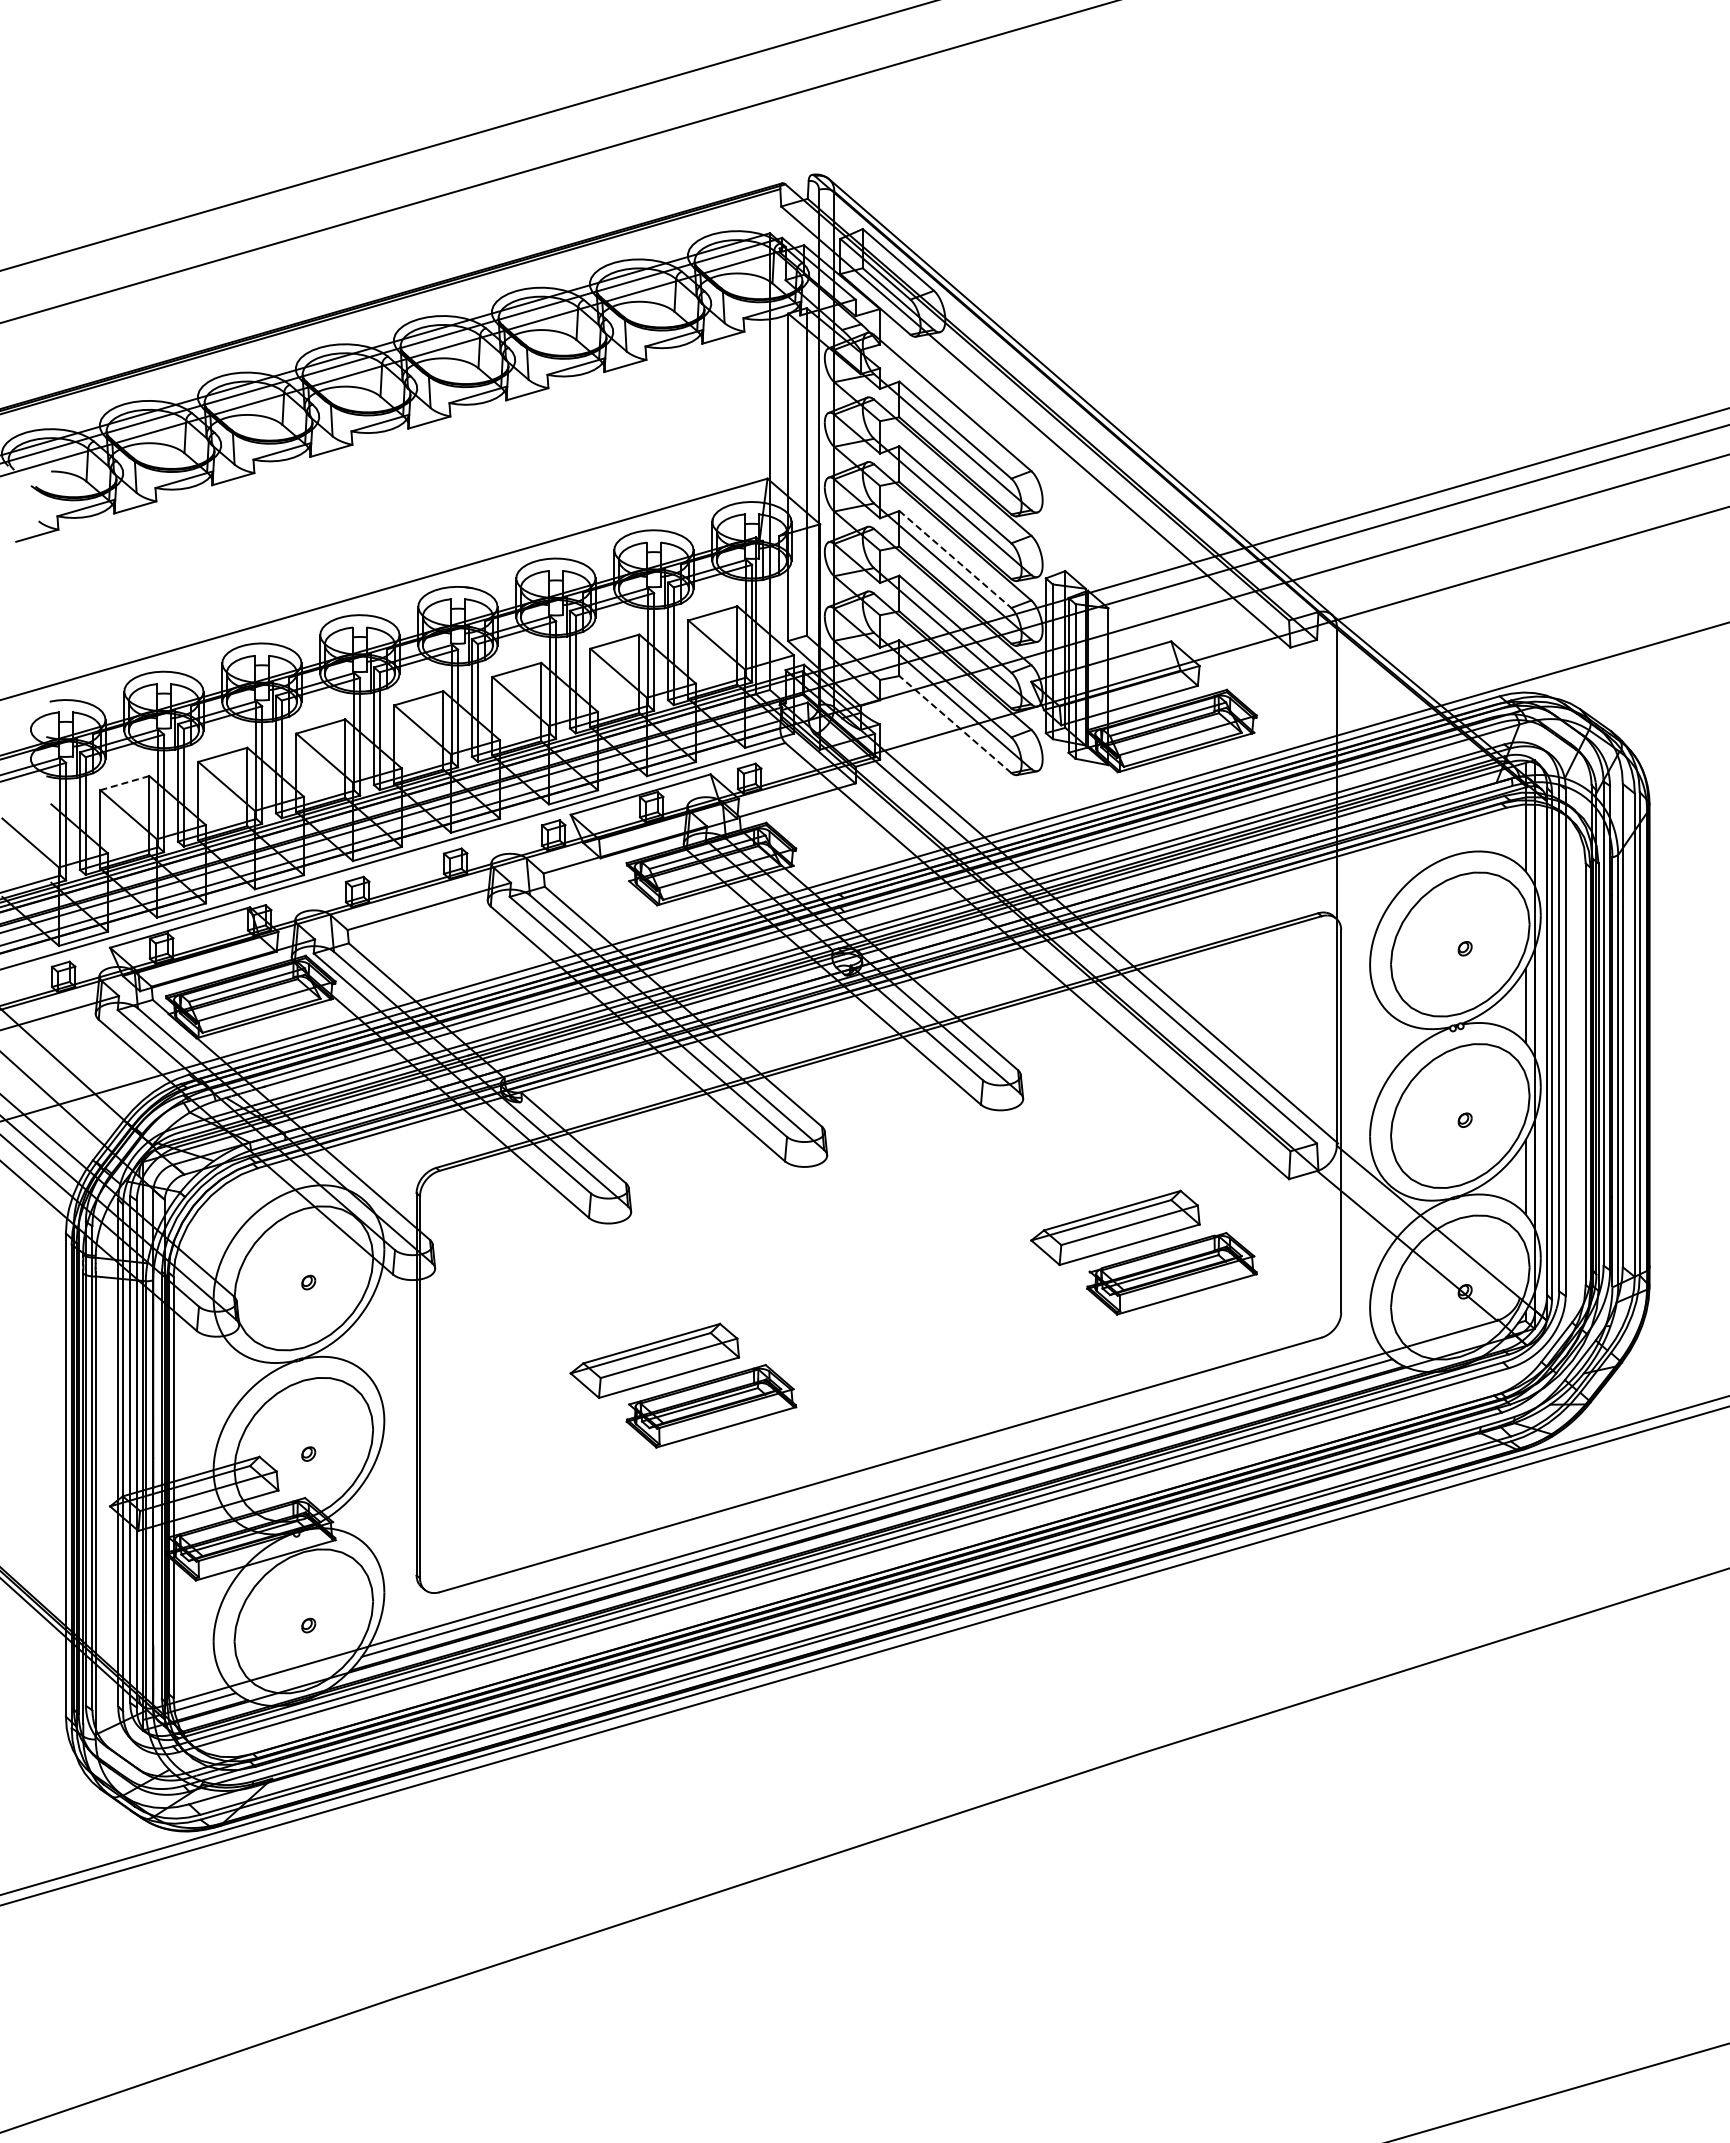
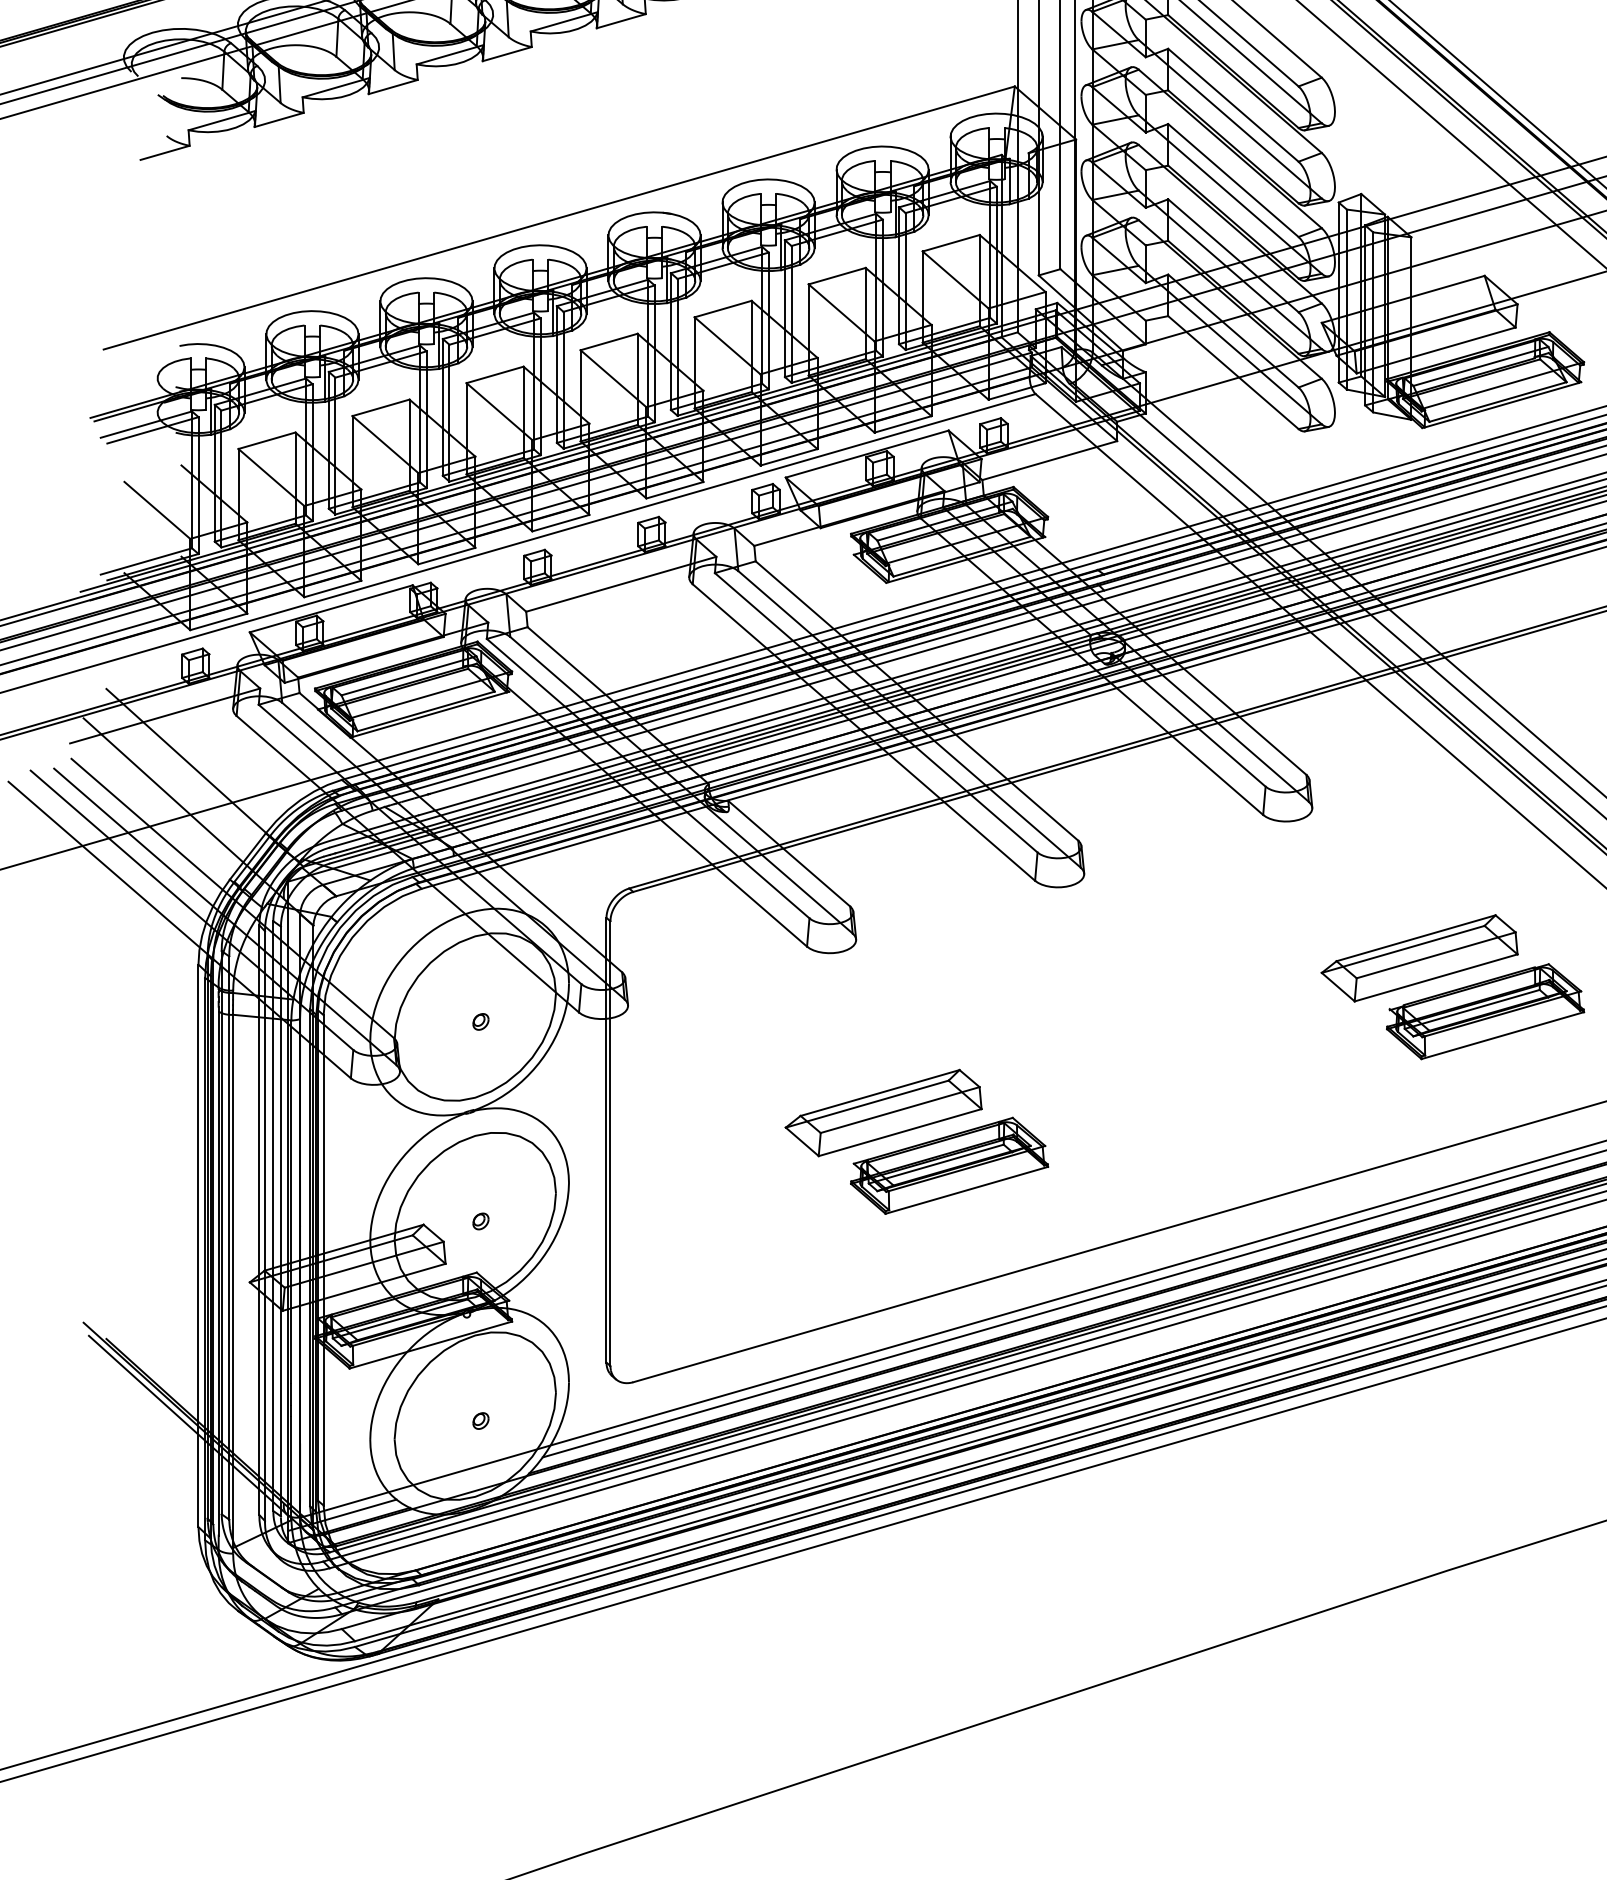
line: (955, 559) -> (1233, 180), dashed -> solid
line: (955, 724) -> (1233, 372), dashed -> solid
line: (124, 783) -> (266, 441), dashed -> solid

